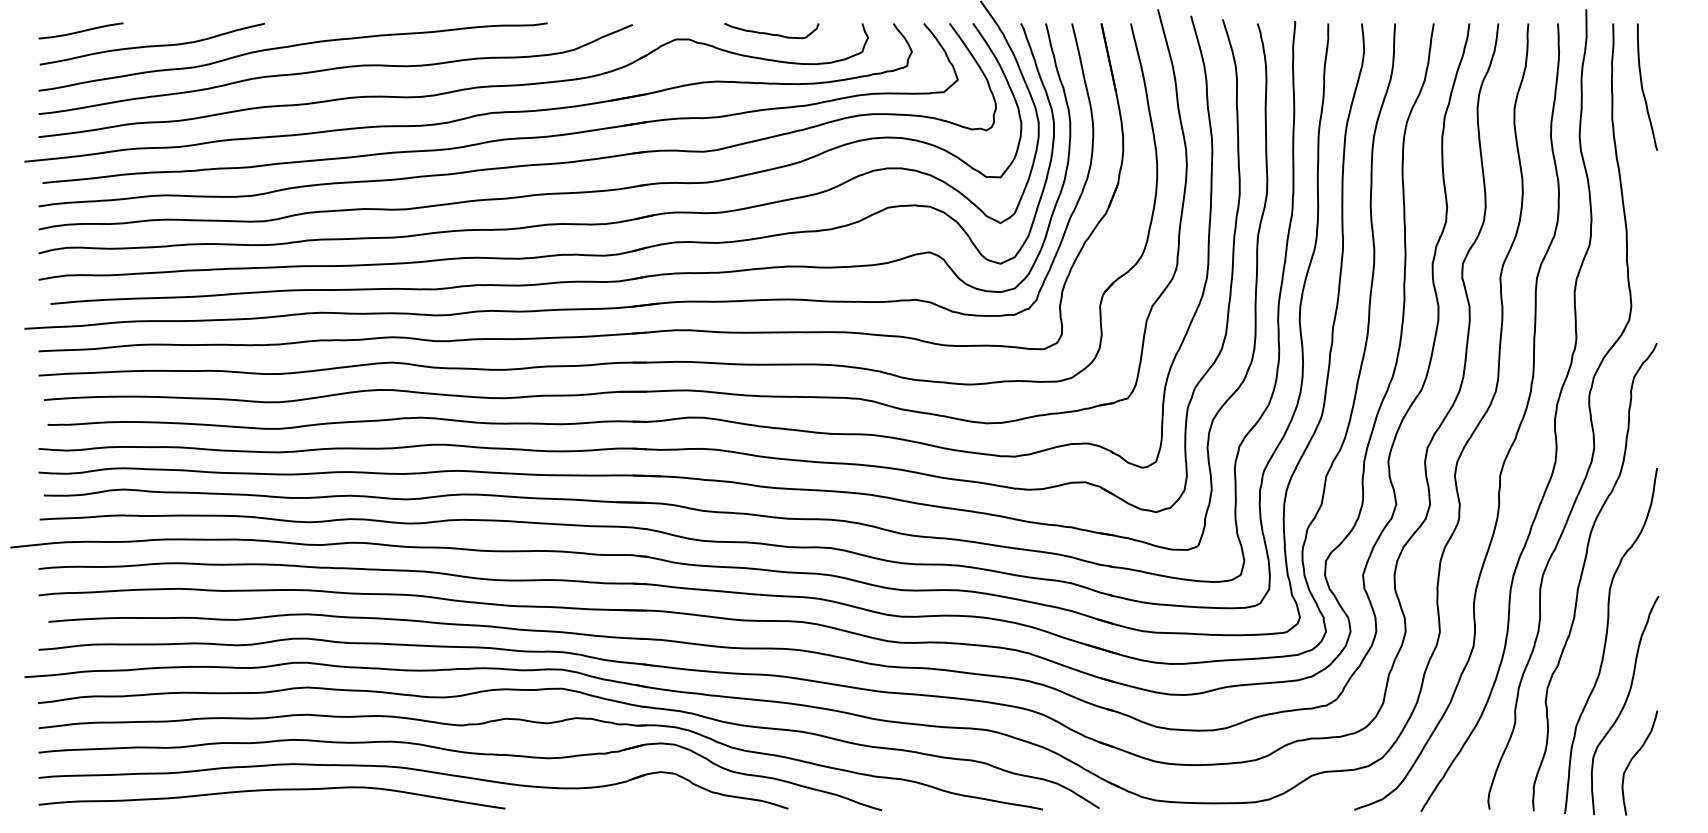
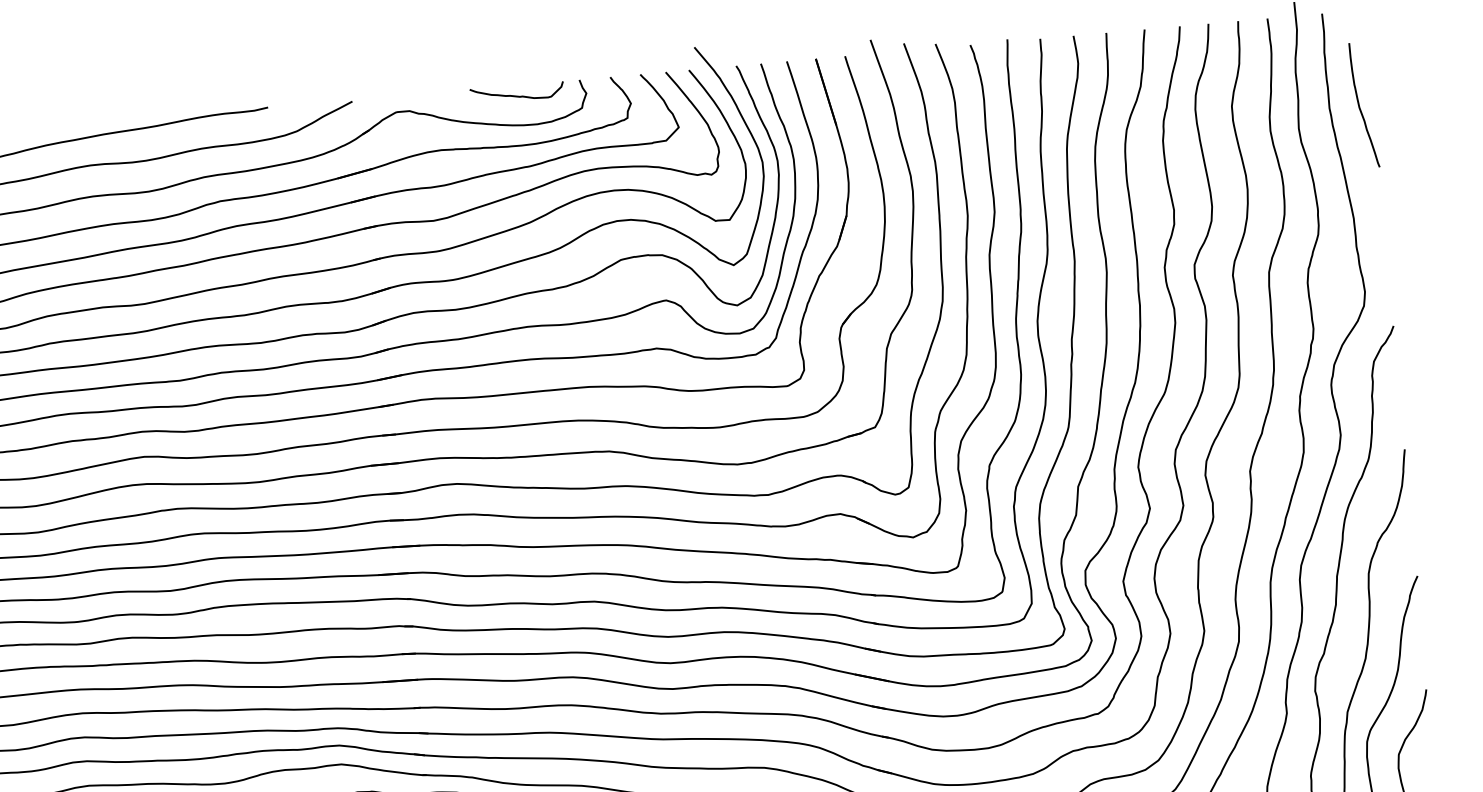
curve: (771, 33) -> (517, 95), moved
curve: (1643, 88) -> (1360, 106), moved

